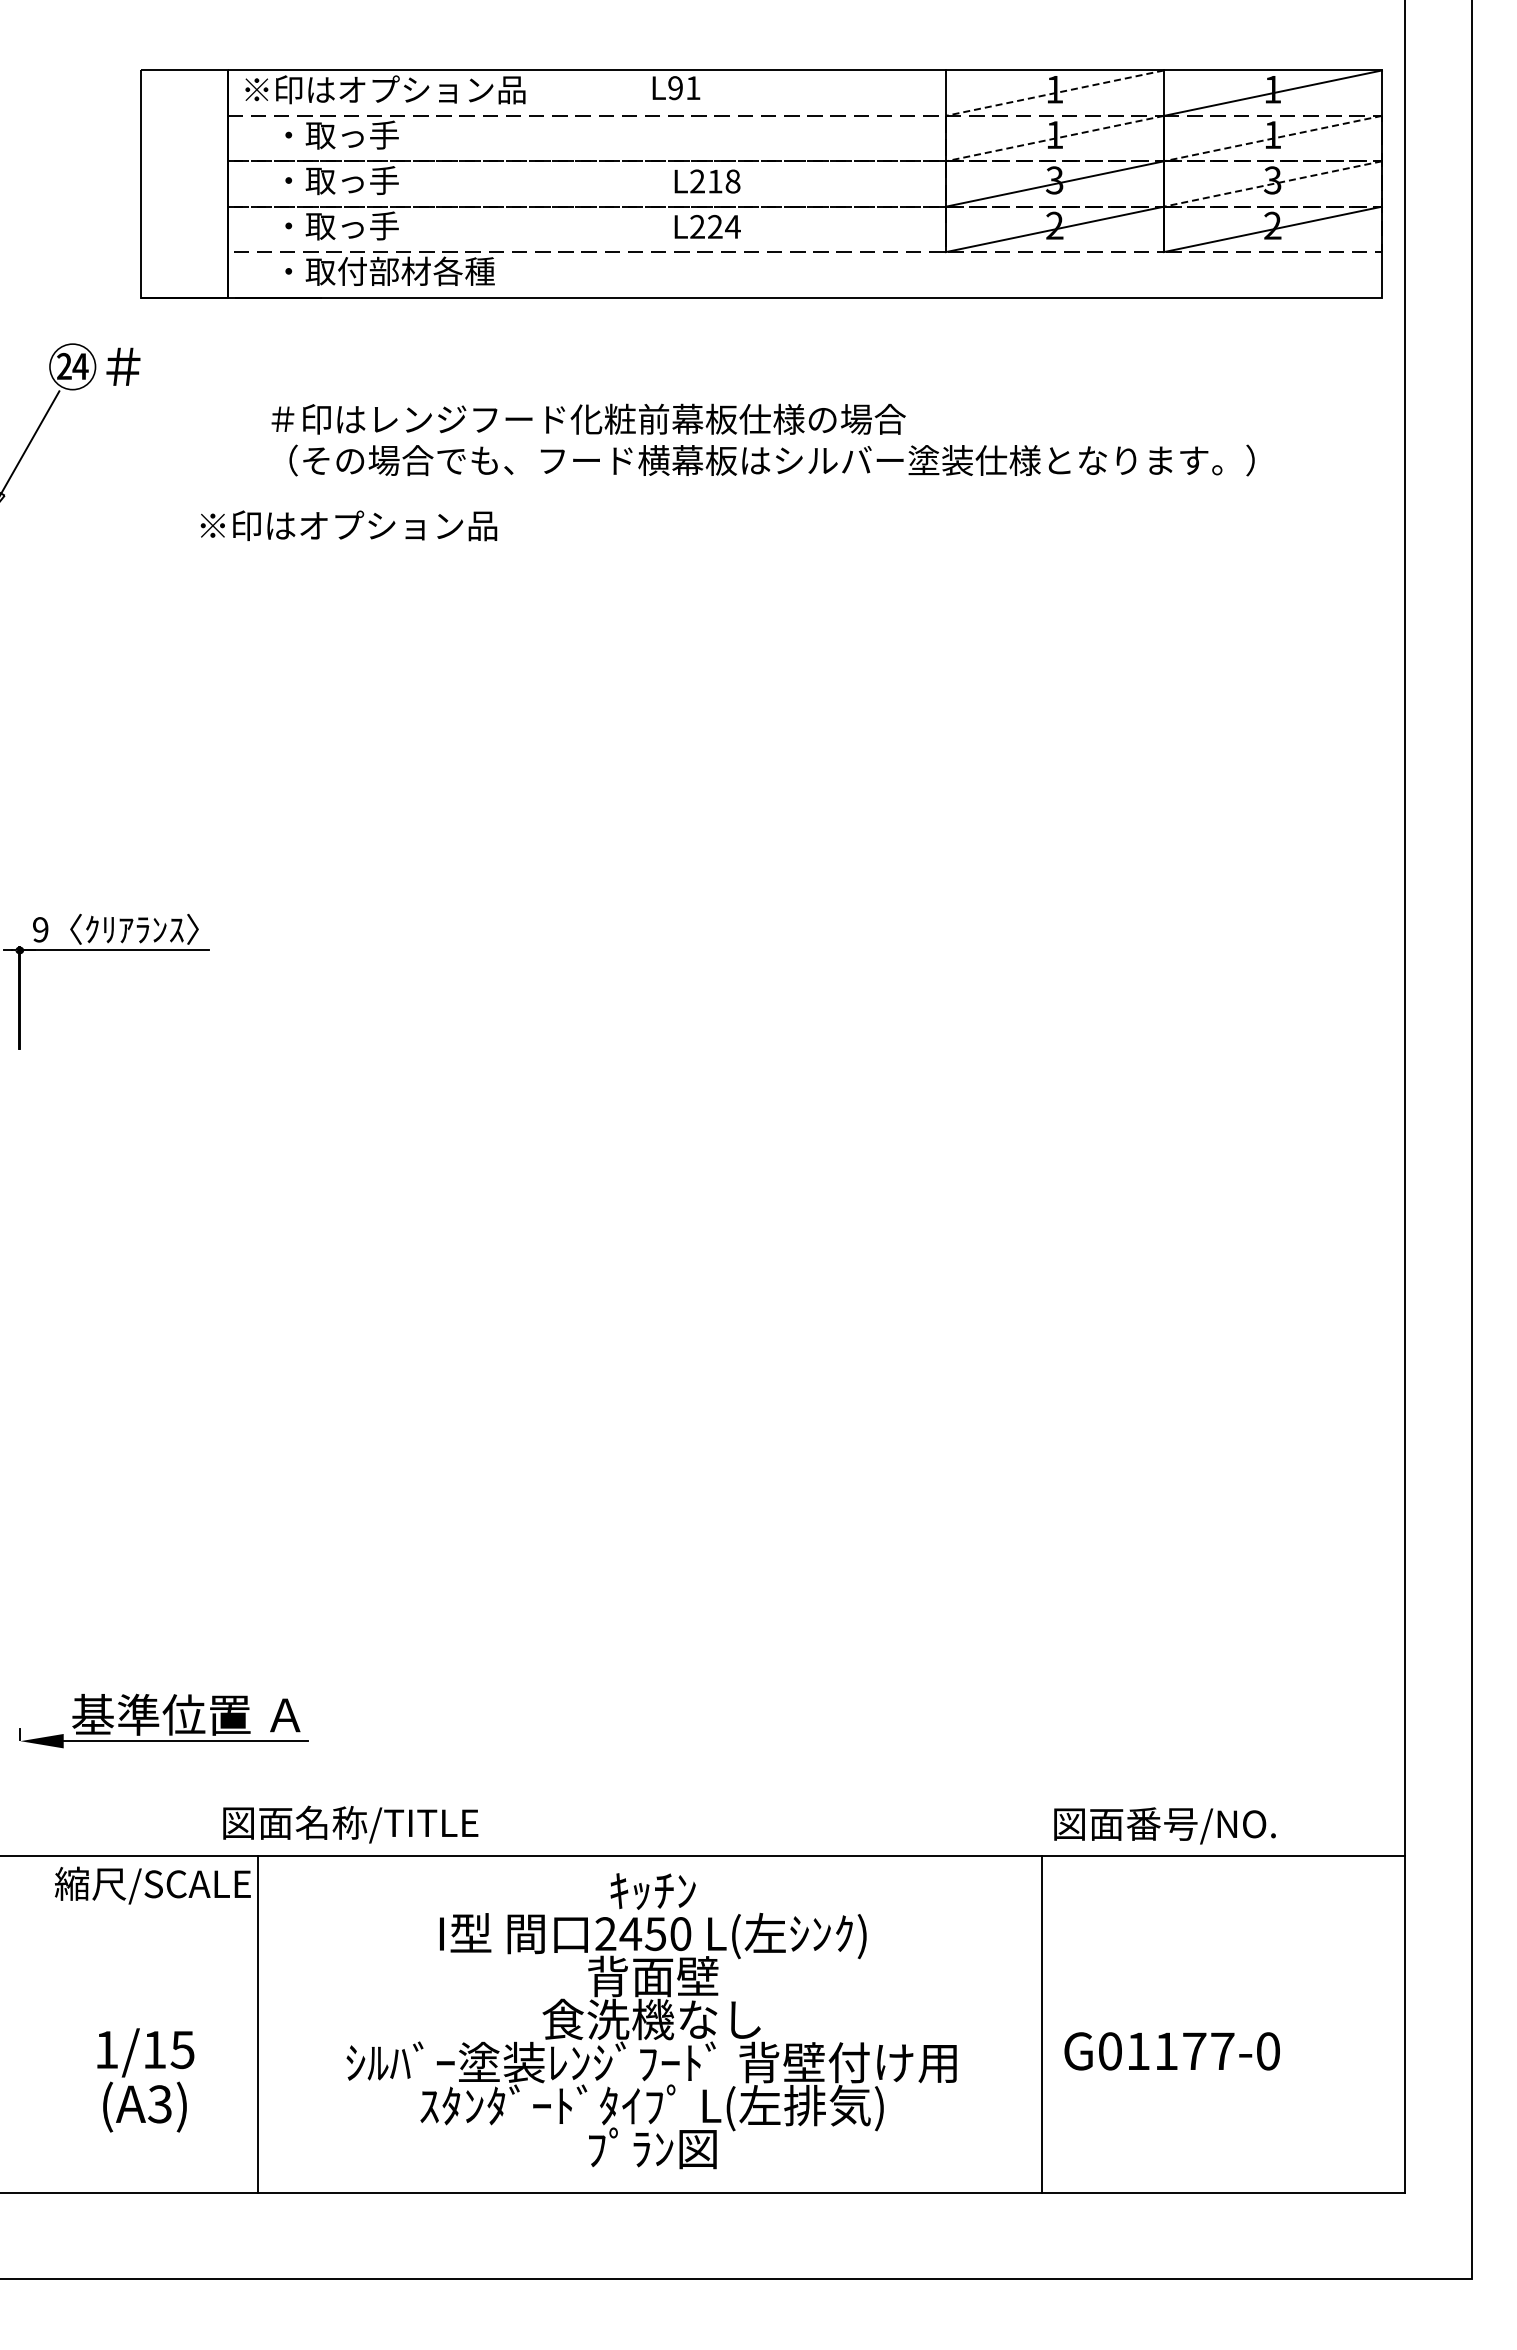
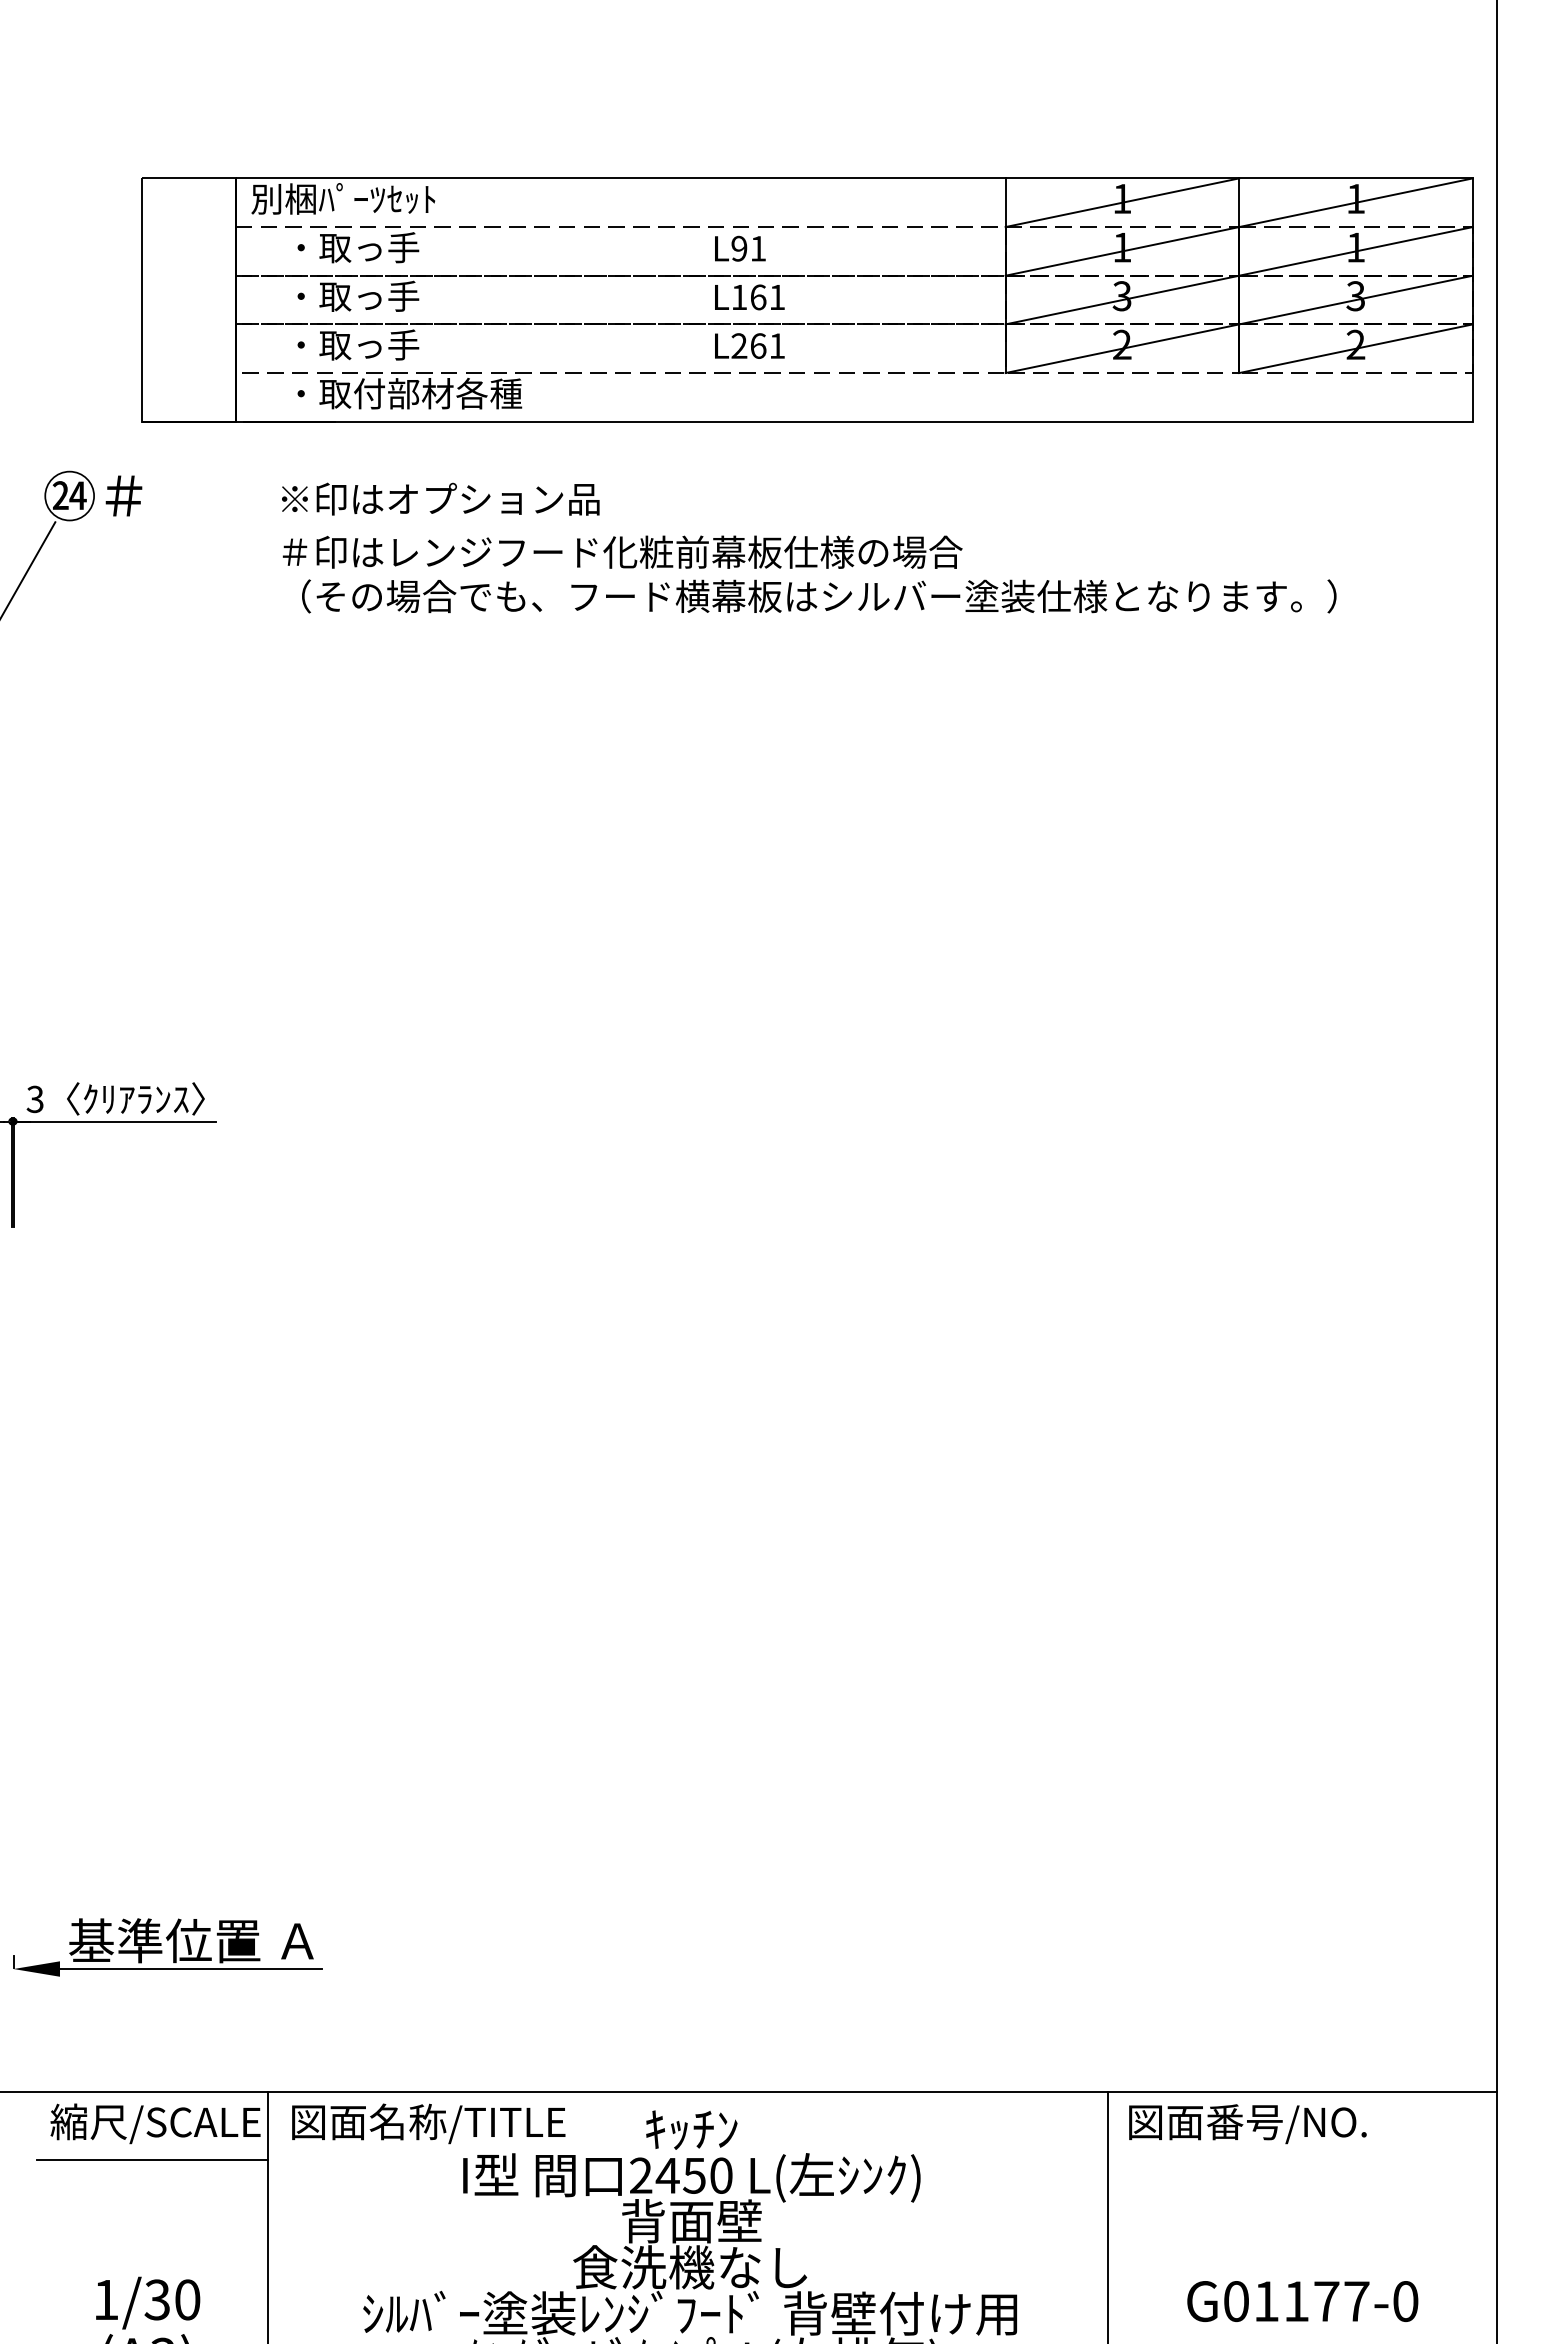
text: (676, 88) -> (740, 249), moved
text: (383, 89) -> (402, 198), ※印はオプション品 -> 別梱ﾊﾟｰﾂｾｯﾄ
line: (1054, 93) -> (1121, 203), dashed -> solid
line: (1054, 138) -> (1121, 251), dashed -> solid
line: (1272, 138) -> (1355, 251), dashed -> solid
text: (715, 181) -> (758, 297), L218 -> L161
line: (1272, 184) -> (1355, 300), dashed -> solid
text: (724, 226) -> (768, 345), L224 -> L261
text: (348, 525) -> (440, 498), moved
text: (40, 929) -> (35, 1099), 9 -> 3
text: (350, 1824) -> (428, 2123), moved
text: (1164, 1825) -> (1247, 2123), moved
line: (149, 1919) -> (151, 2160), added
text: (168, 2049) -> (172, 2299), 1/15 -> 1/30
text: (1171, 2051) -> (1301, 2301), moved

